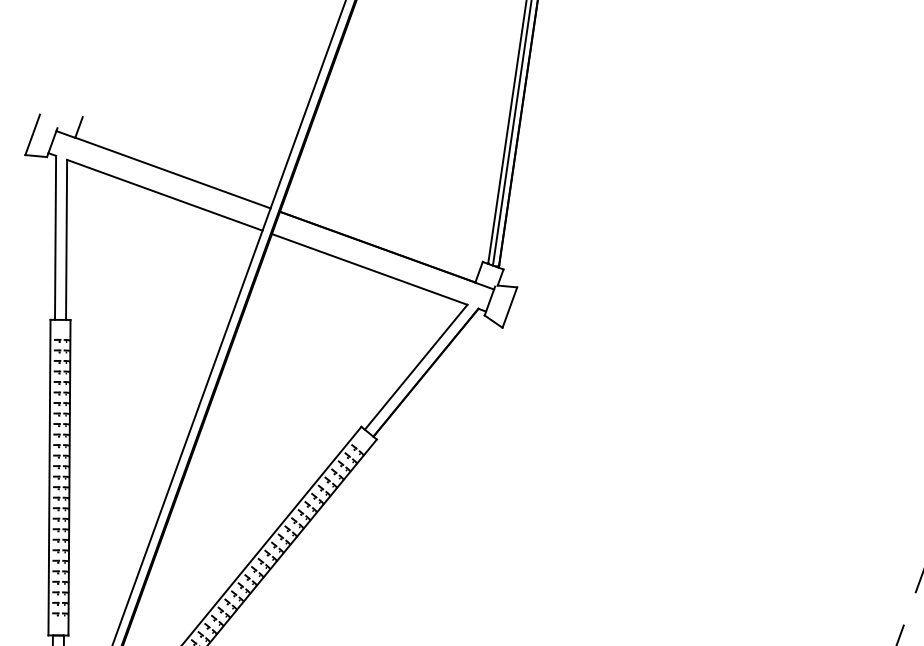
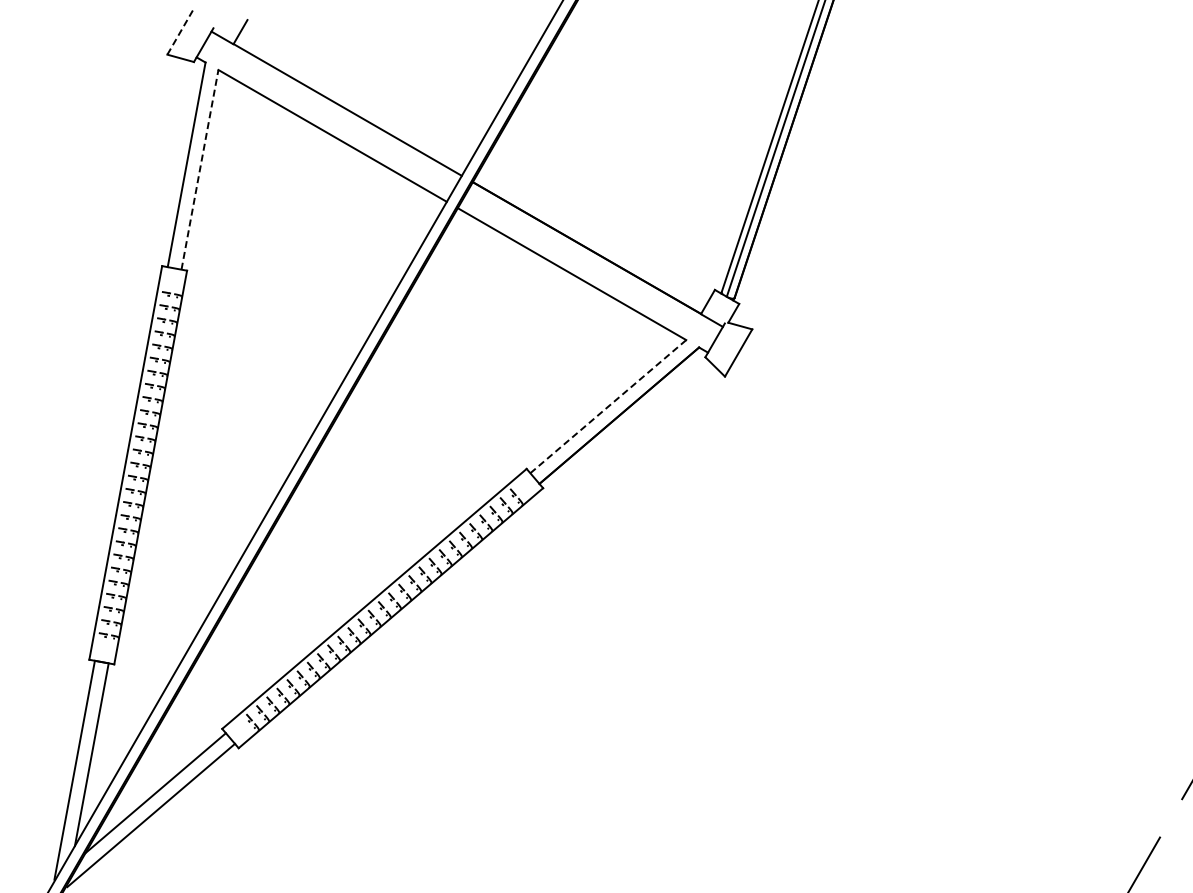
line: (32, 134) -> (181, 30), solid -> dashed
line: (66, 239) -> (199, 169), solid -> dashed
line: (416, 367) -> (608, 406), solid -> dashed

